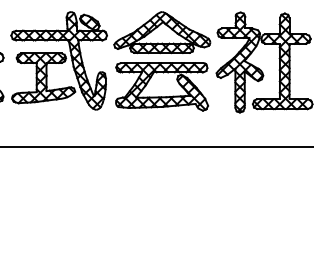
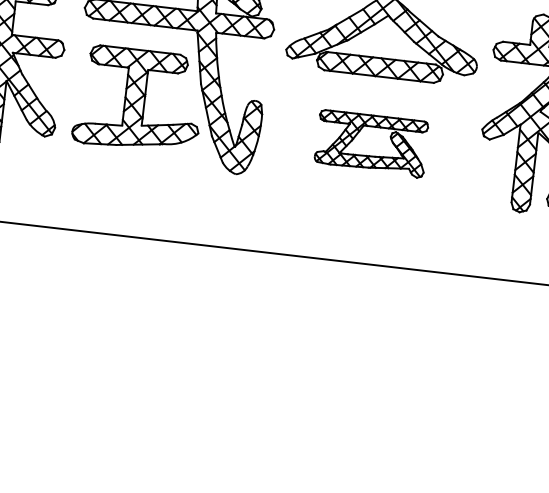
part: (162, 86) -> (372, 143), size x0.6

